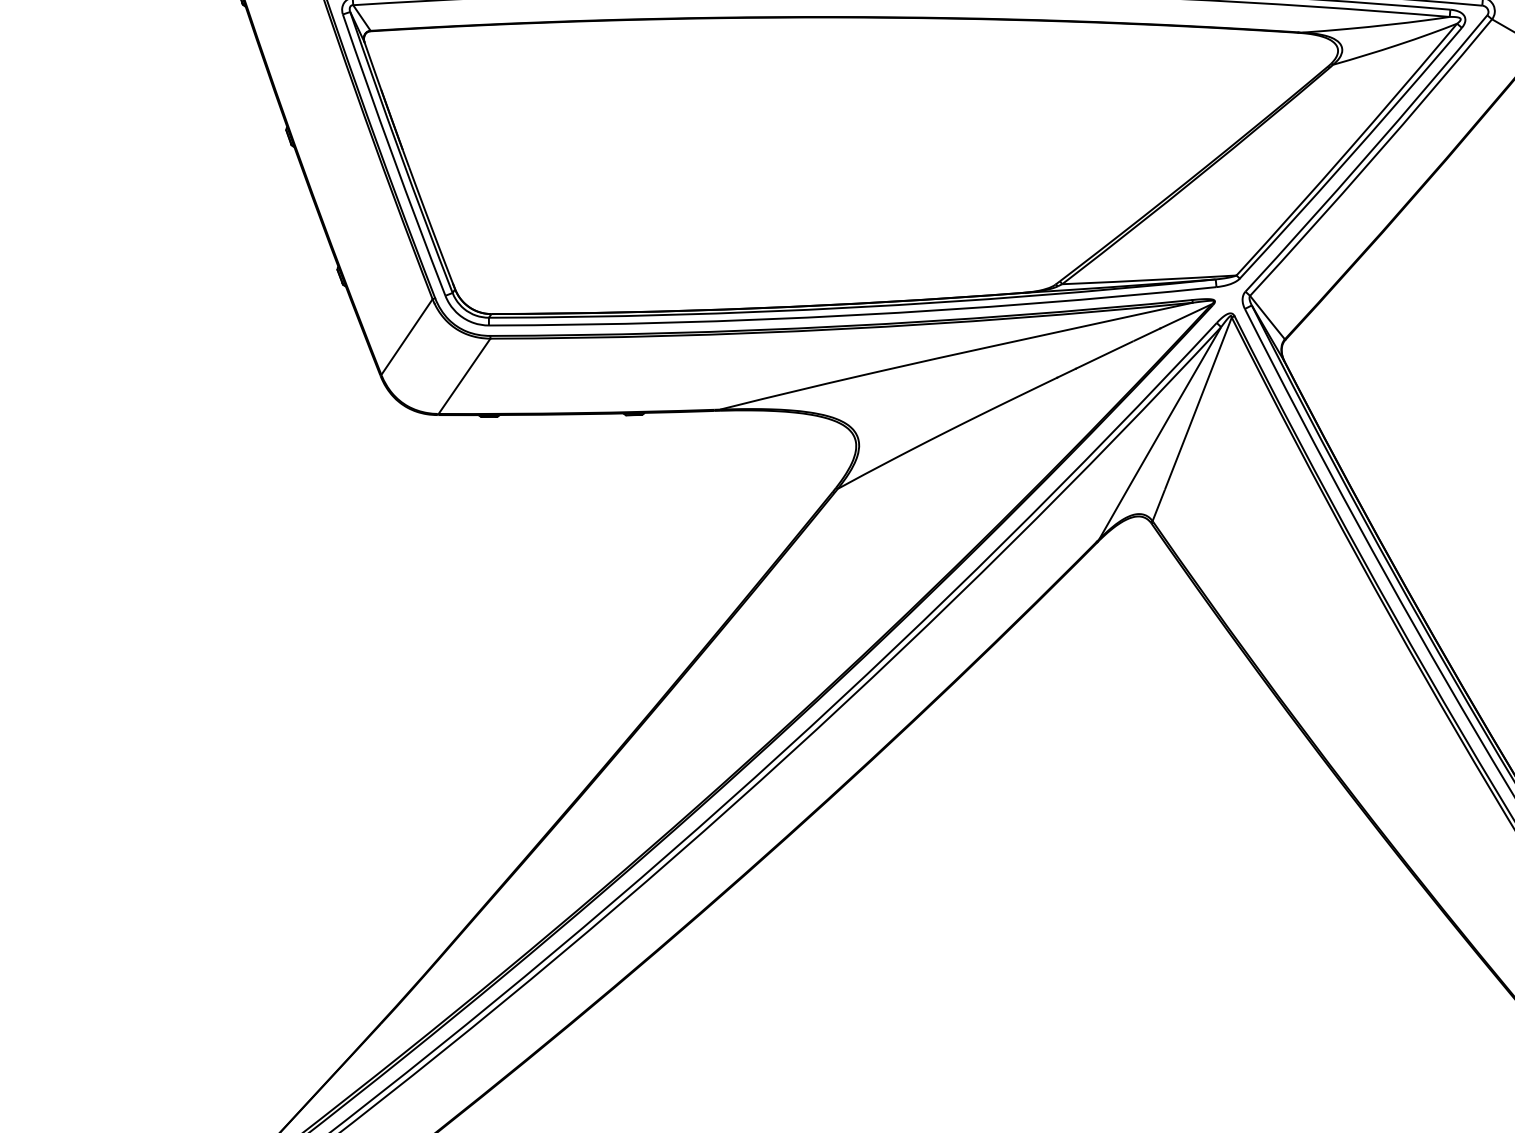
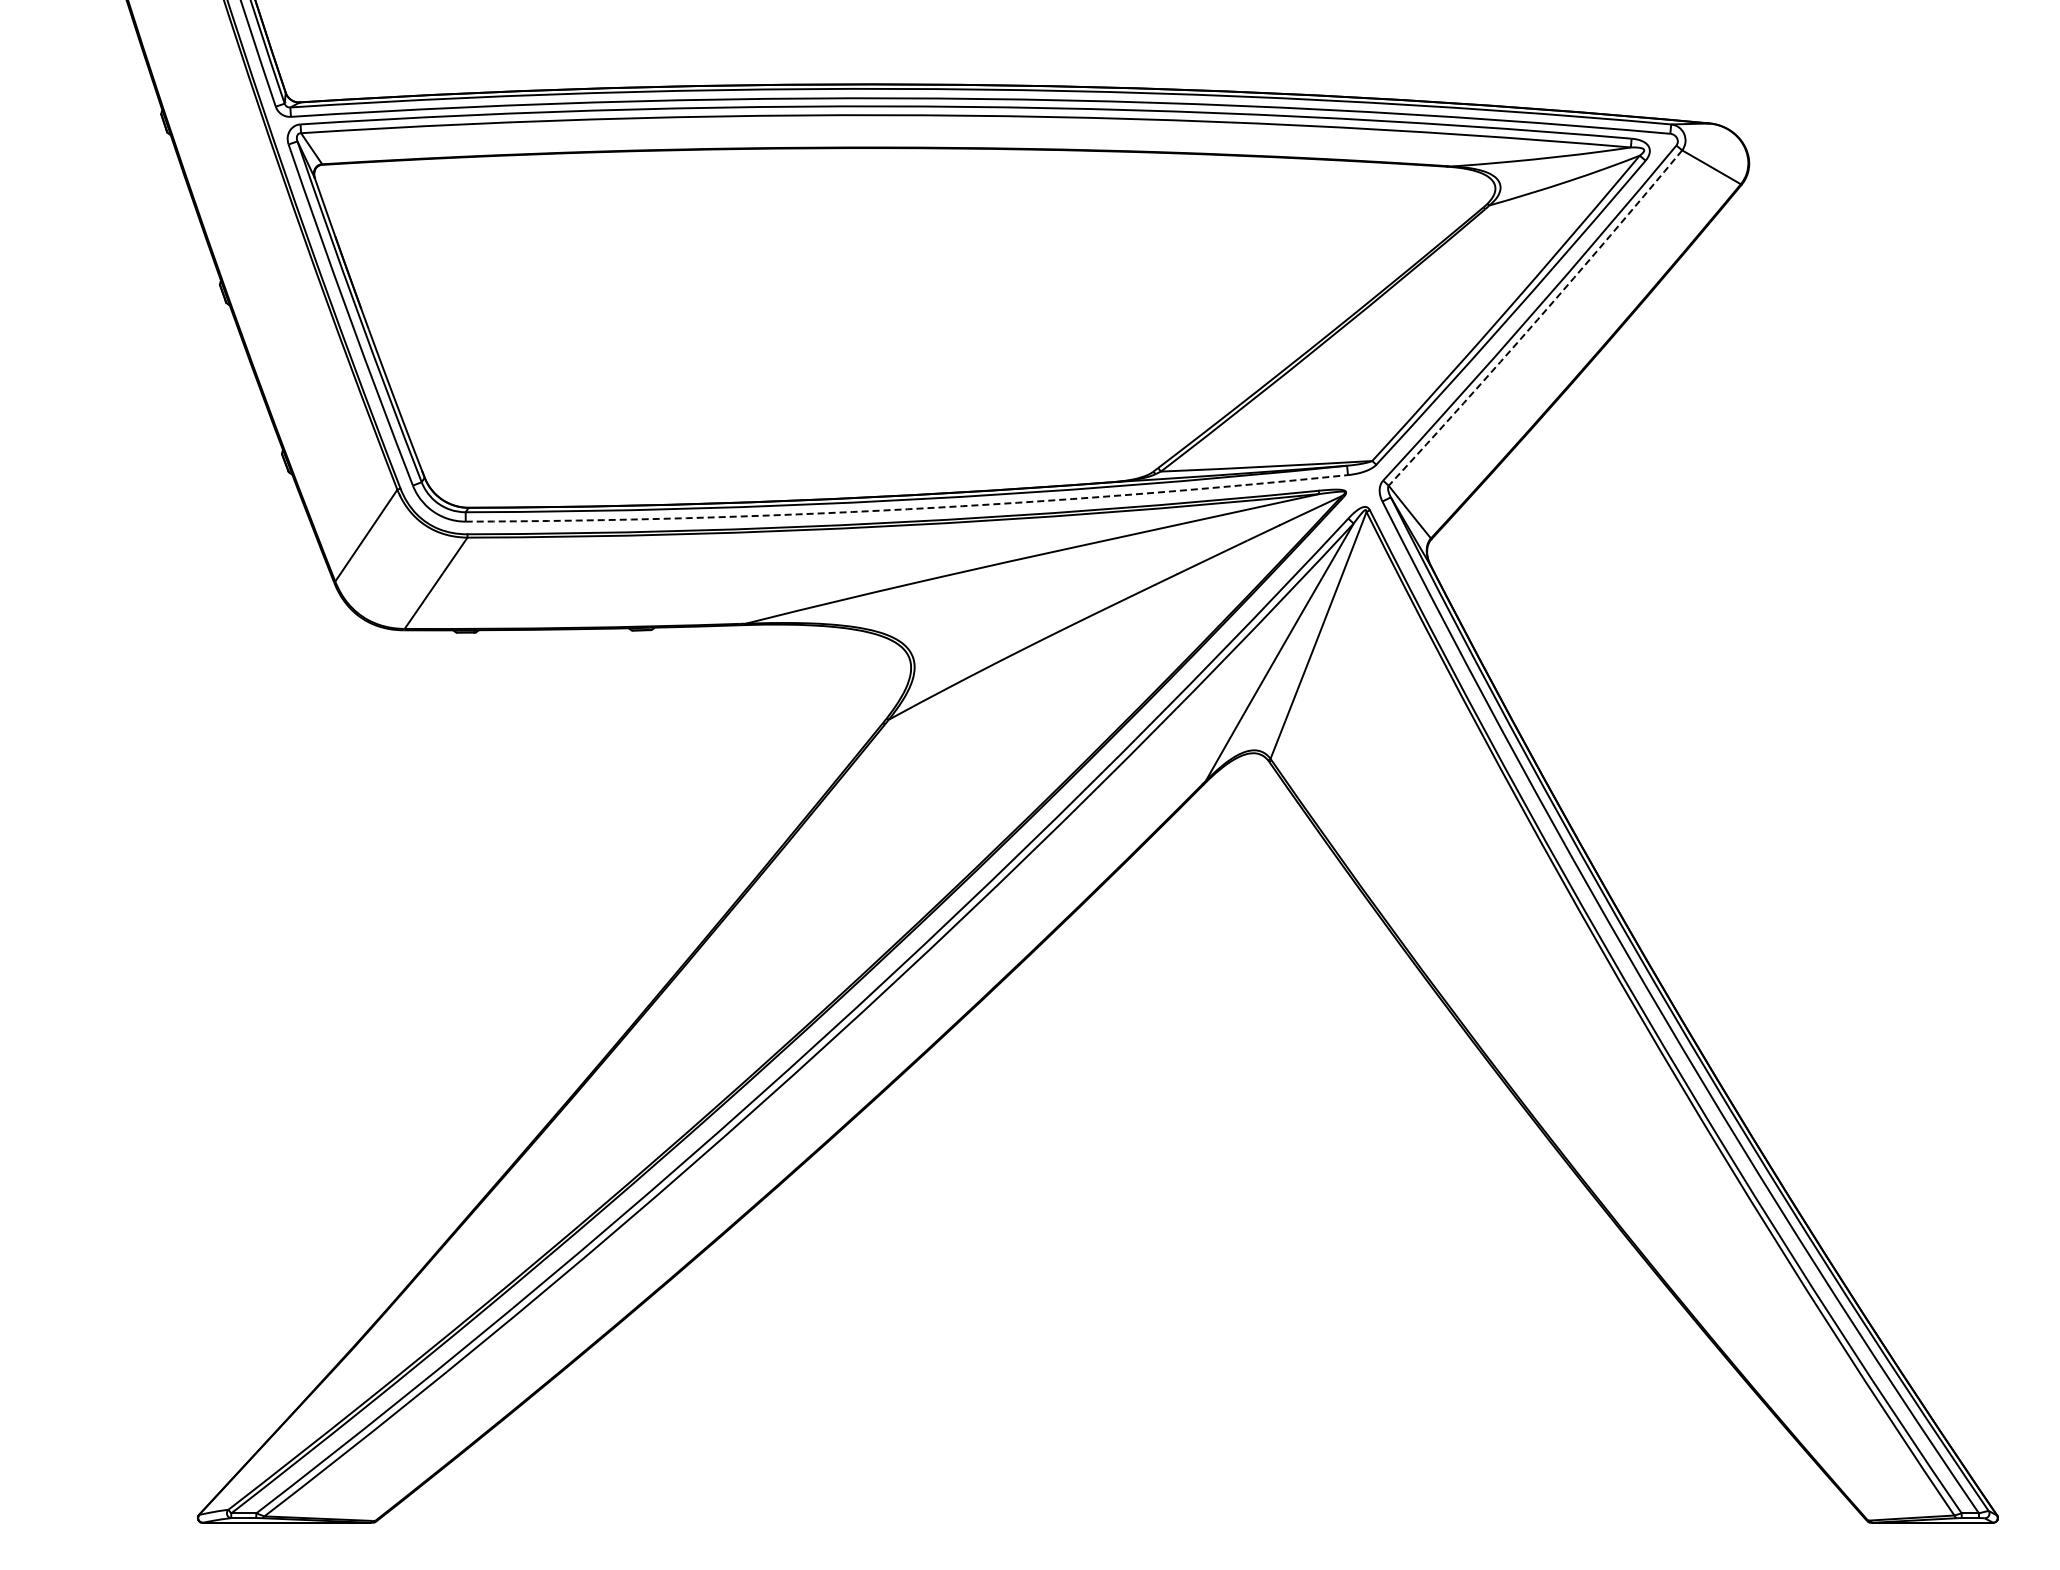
arc: (1372, 158) -> (1537, 319), solid -> dashed
arc: (853, 315) -> (907, 509), solid -> dashed

